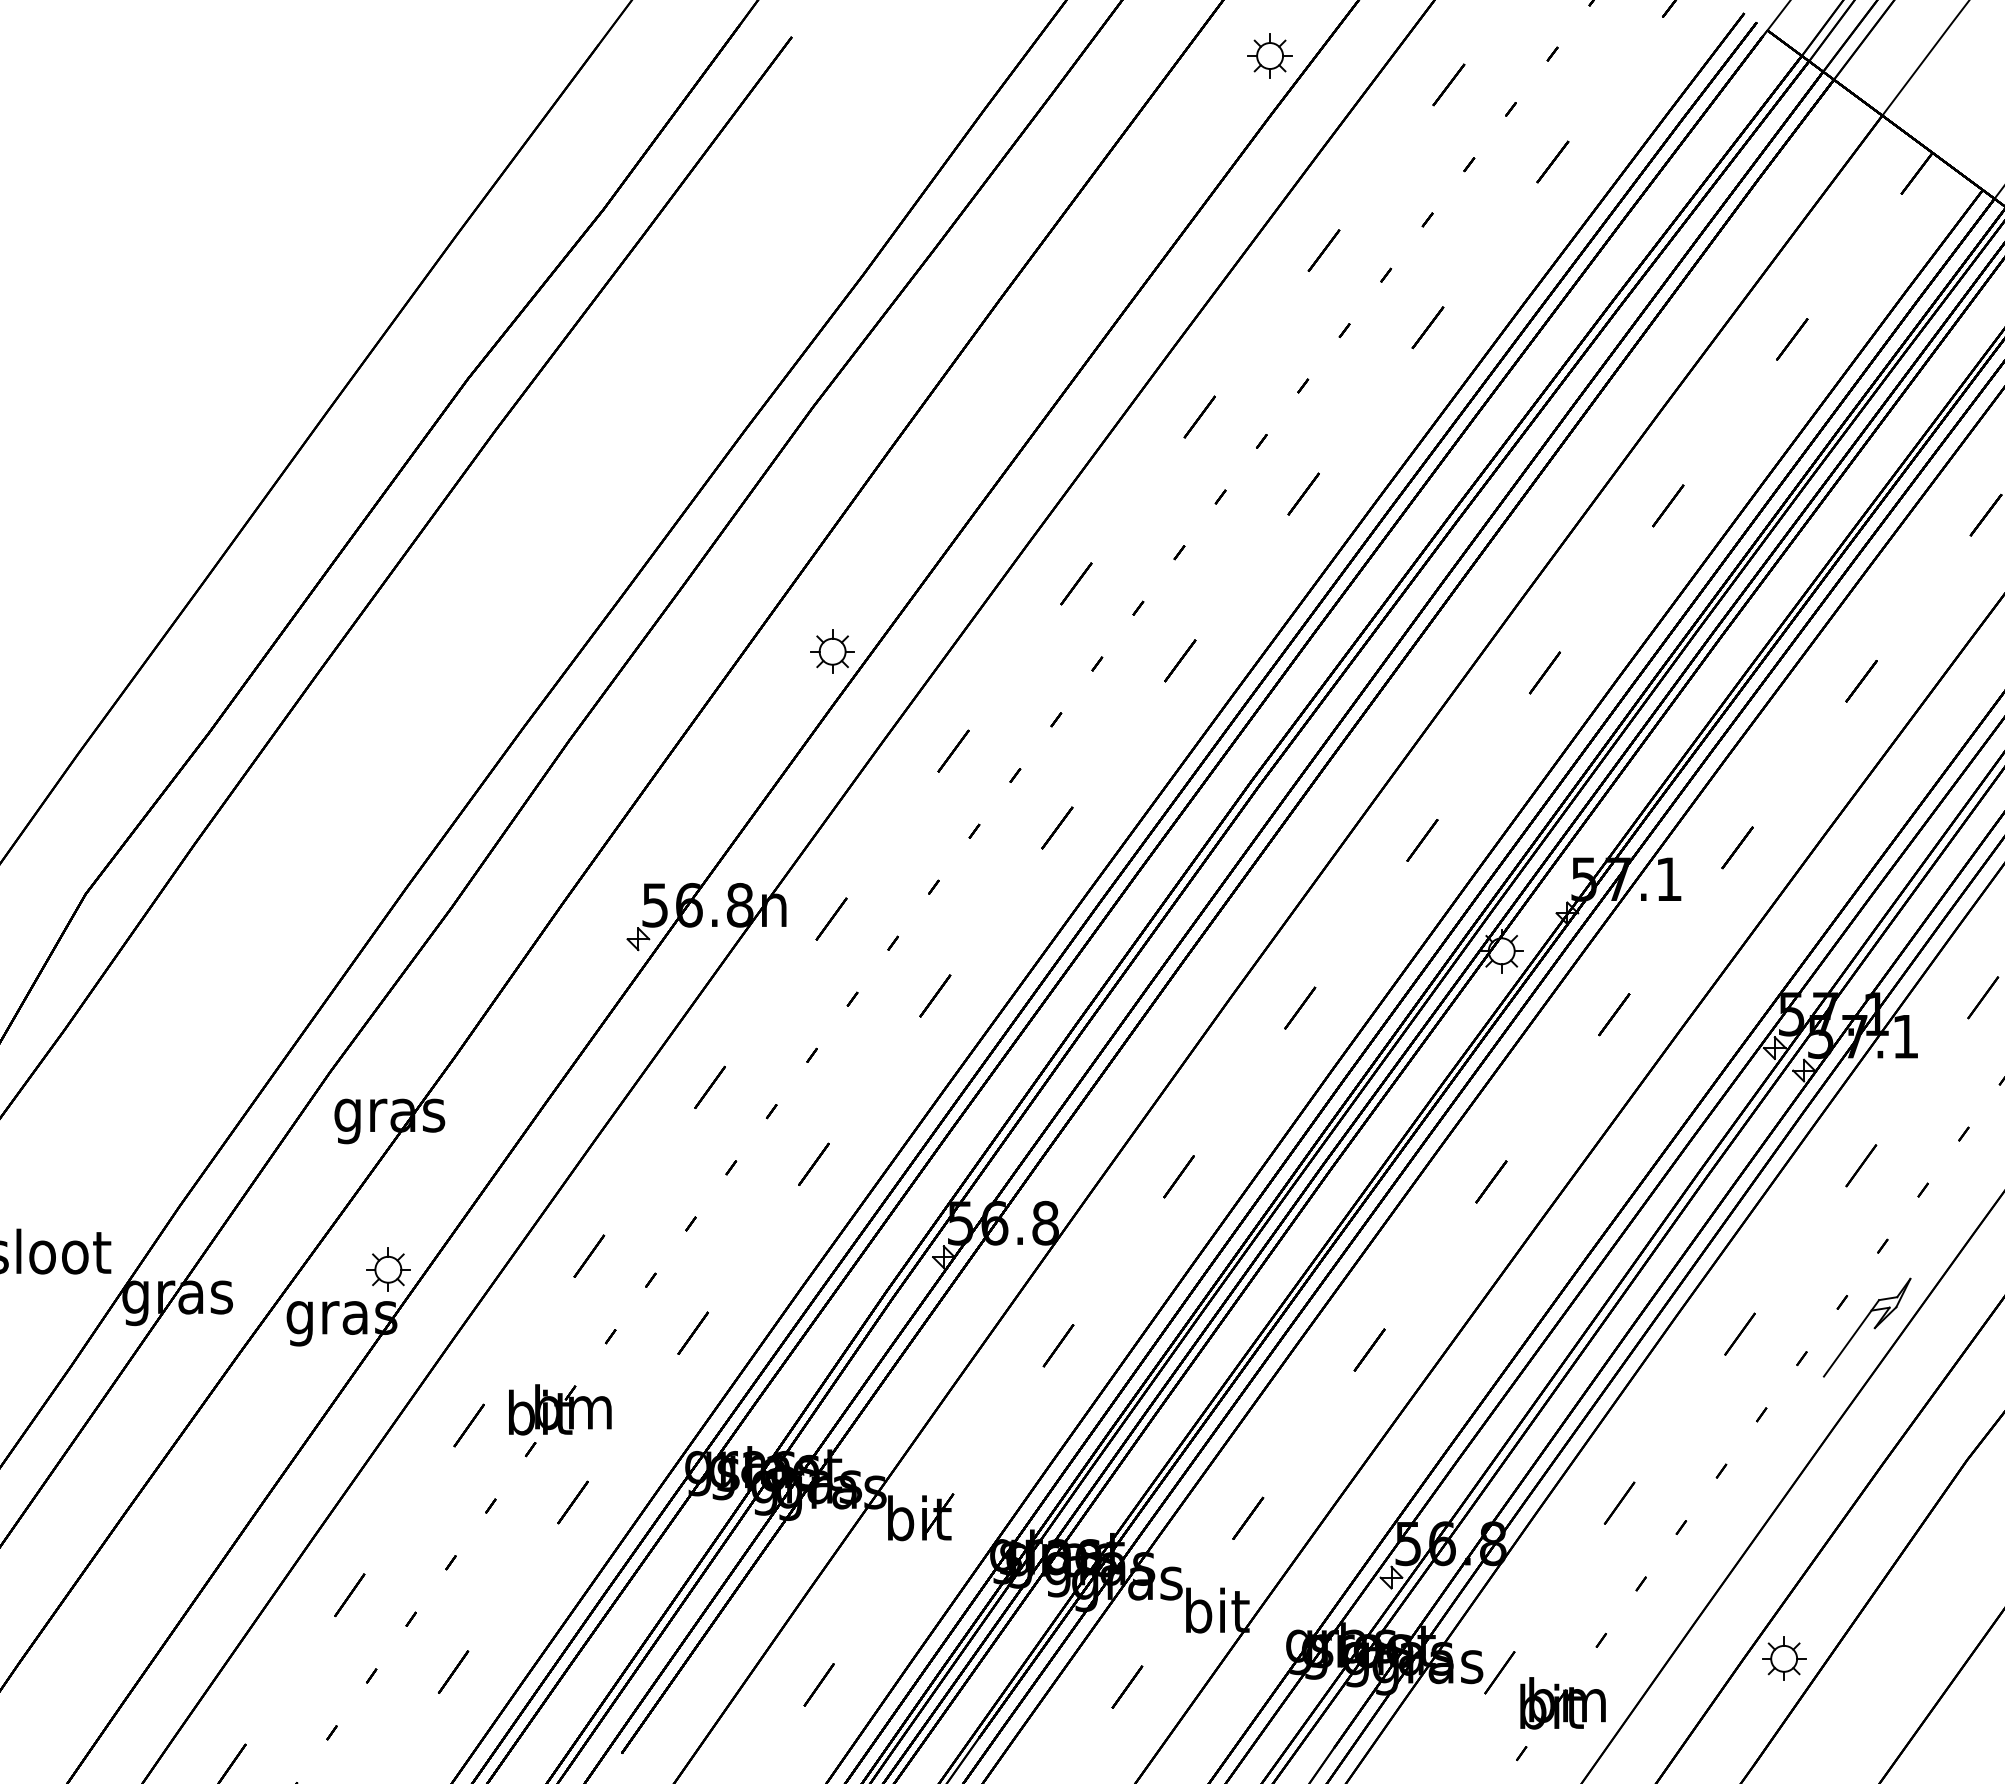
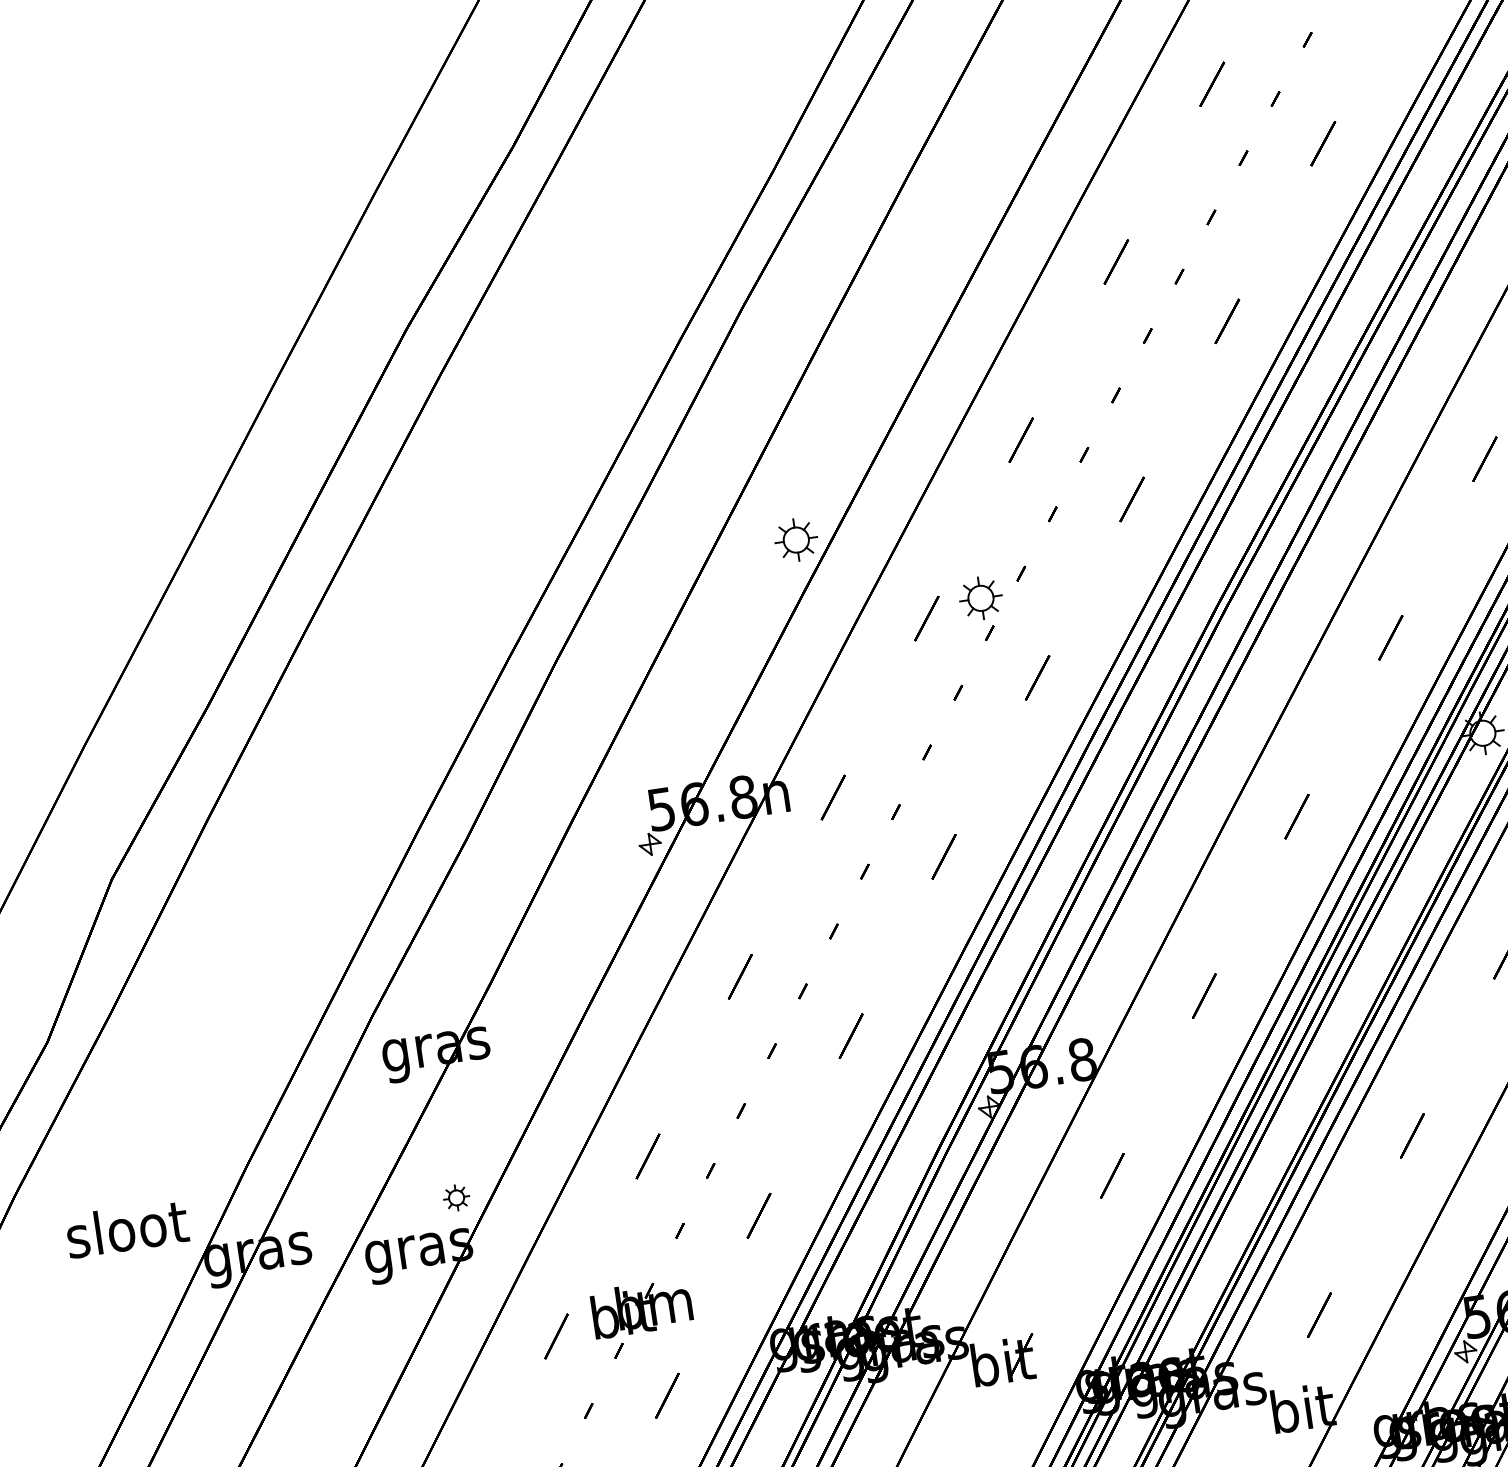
part: (1011, 738) -> (980, 598), added
part: (388, 1269) -> (456, 1197), size x0.6

